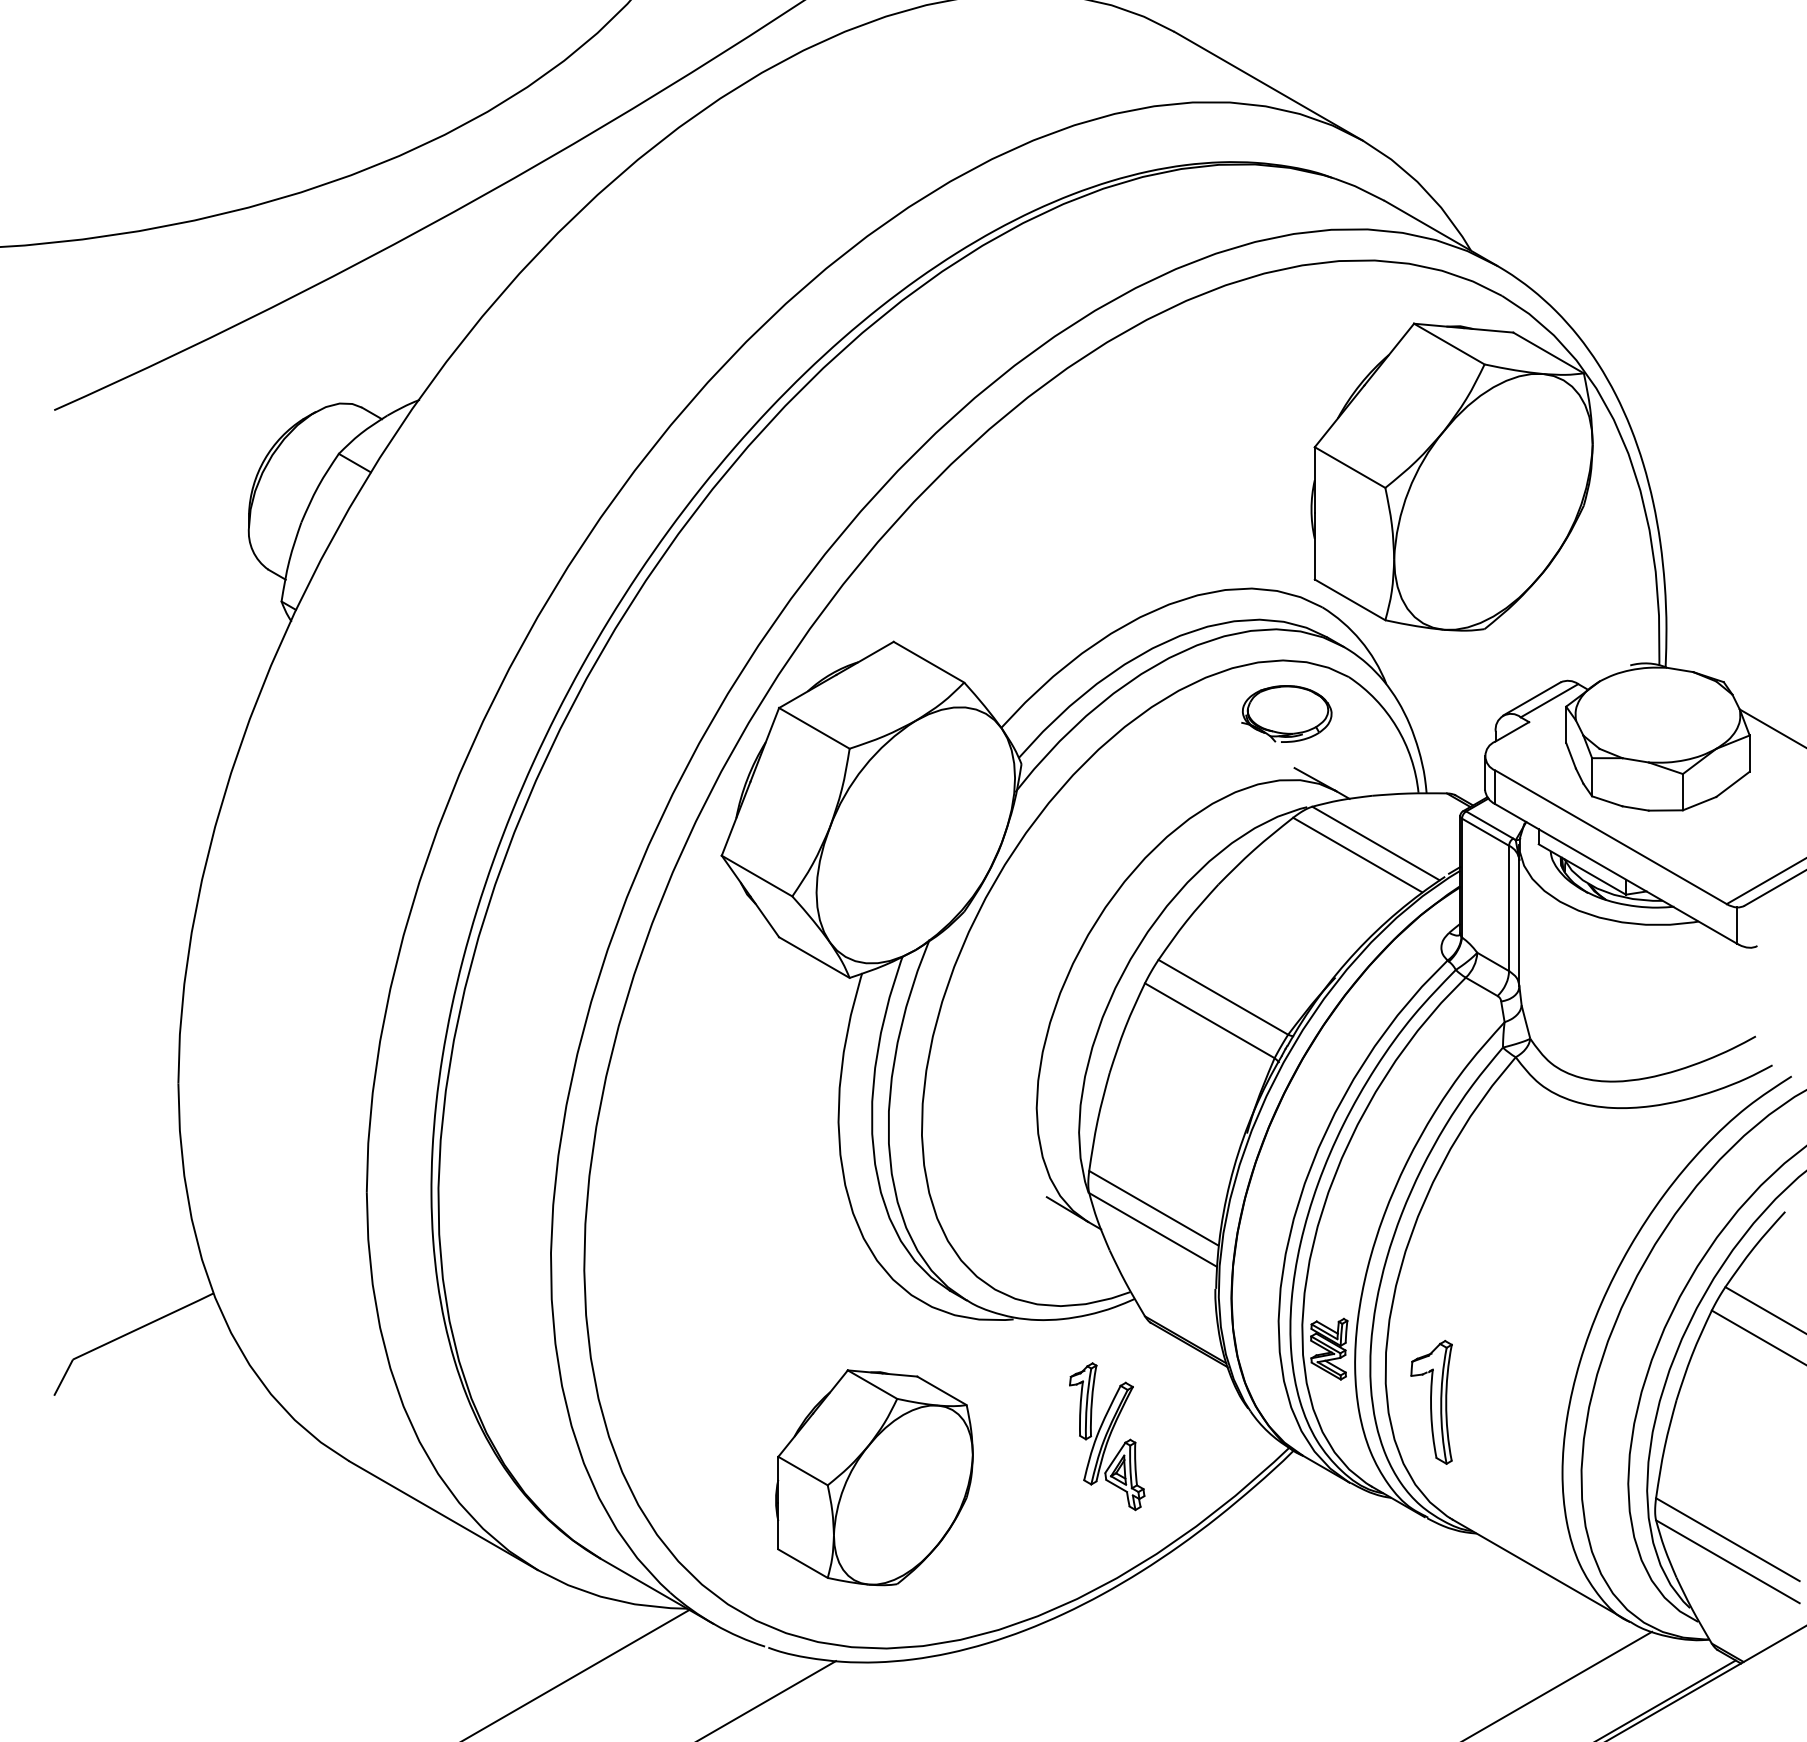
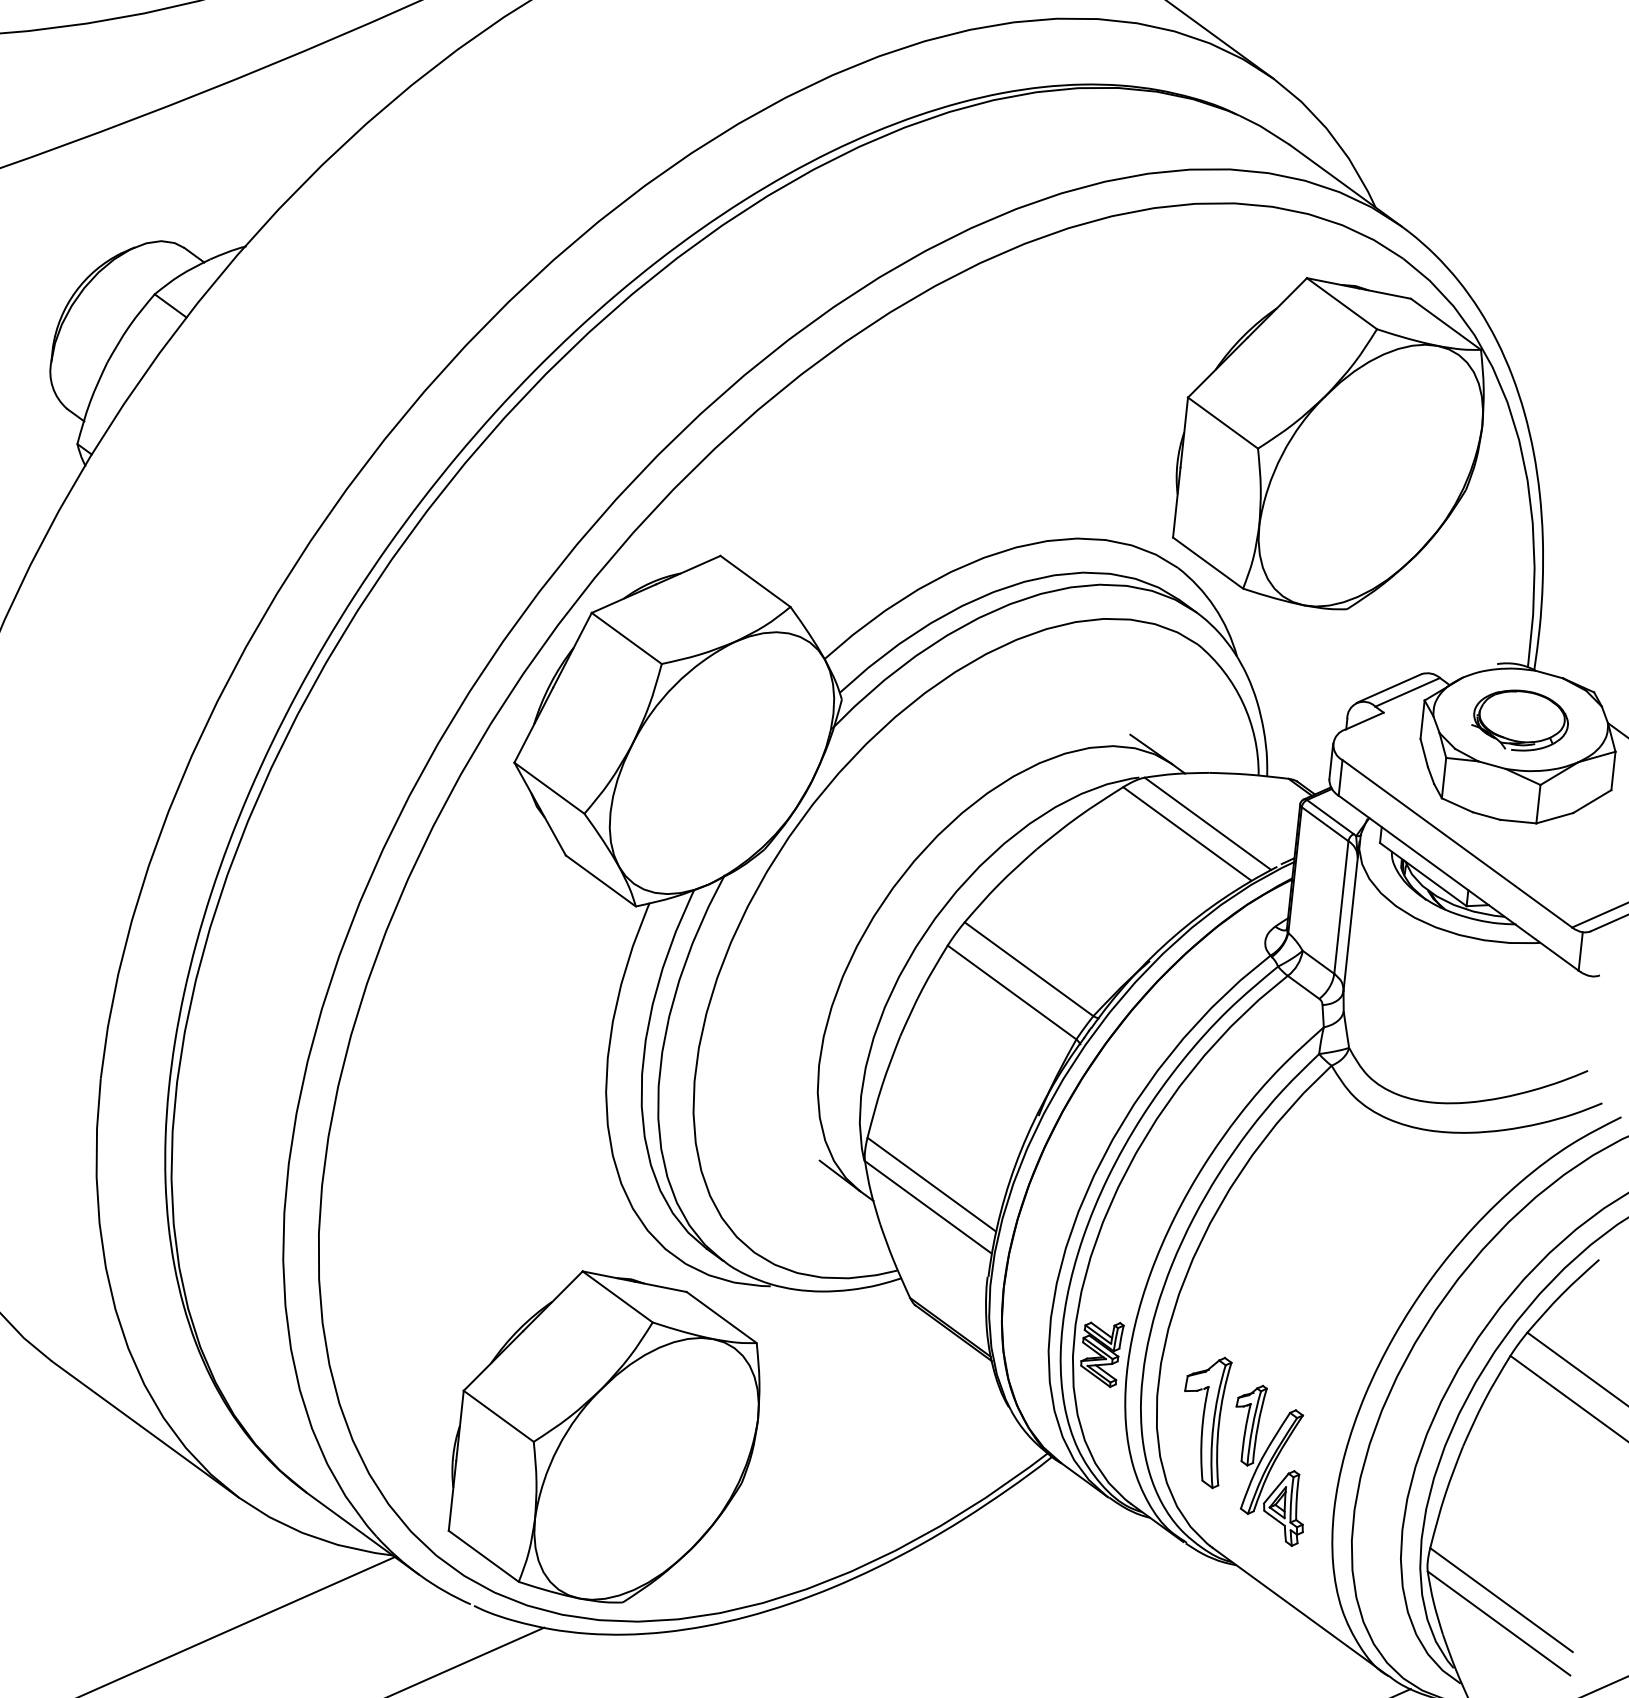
part: (1286, 713) -> (1520, 720), moved
part: (1107, 1436) -> (1270, 1465), moved
part: (874, 1477) -> (605, 1437), size x1.43

